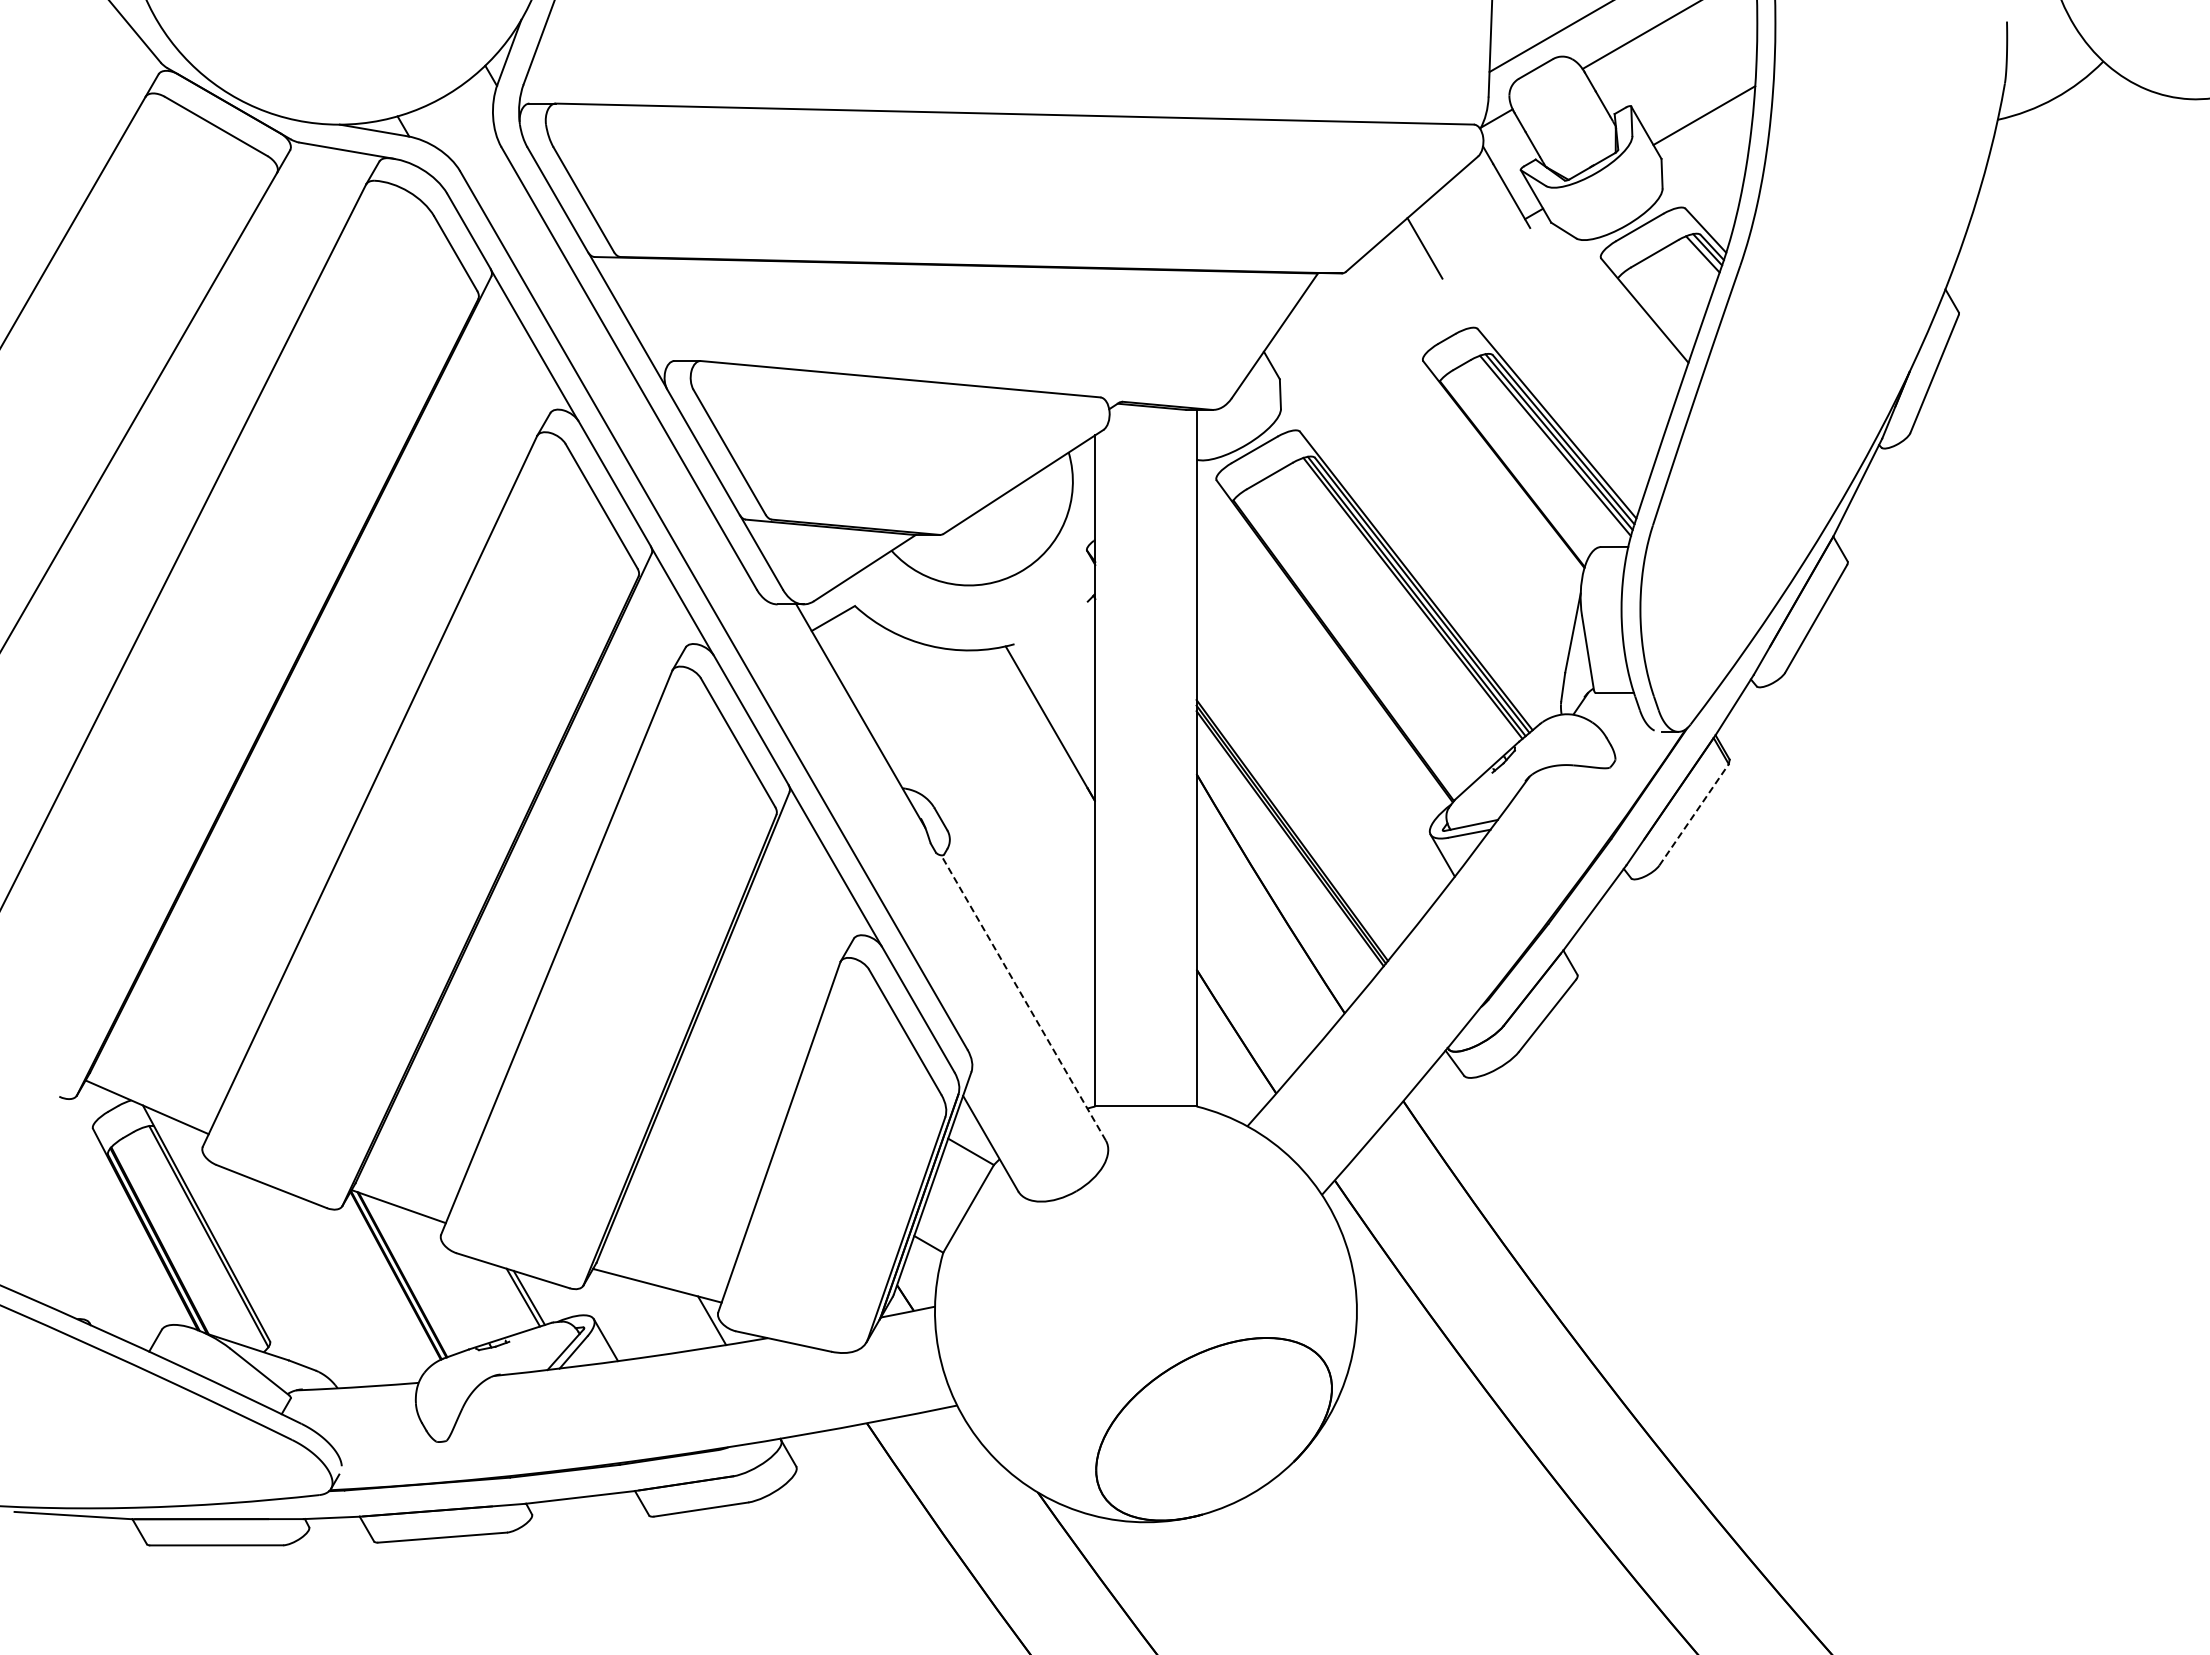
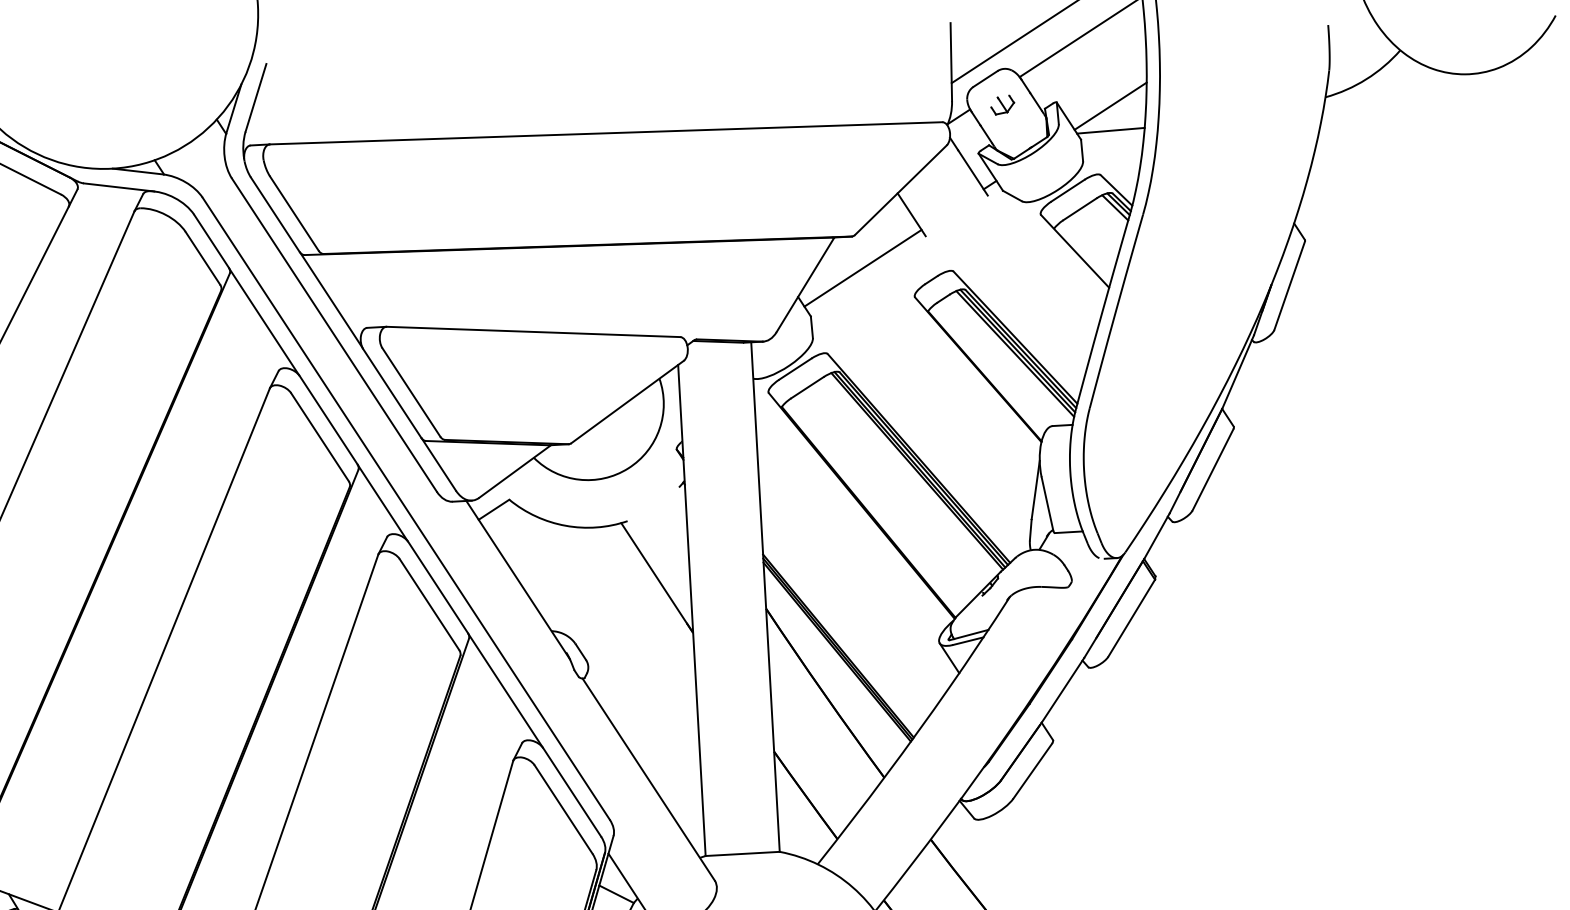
part: (1557, 105) -> (1002, 104), added
line: (1702, 148) -> (1110, 130), added
line: (1354, 317) -> (862, 268), added
line: (1694, 814) -> (1132, 617), dashed -> solid
line: (1023, 998) -> (648, 779), dashed -> solid

